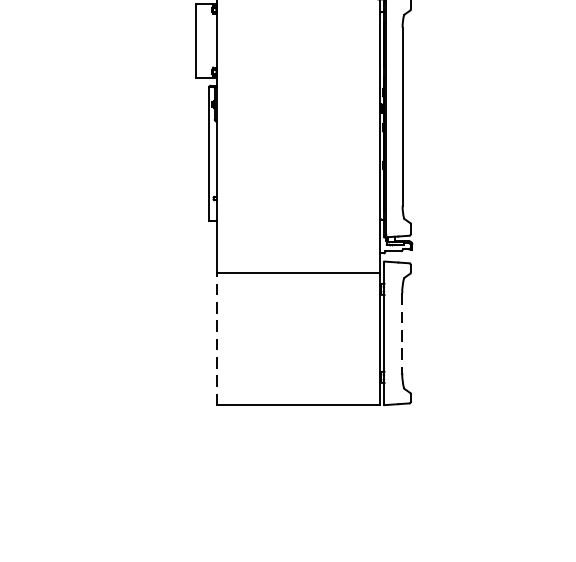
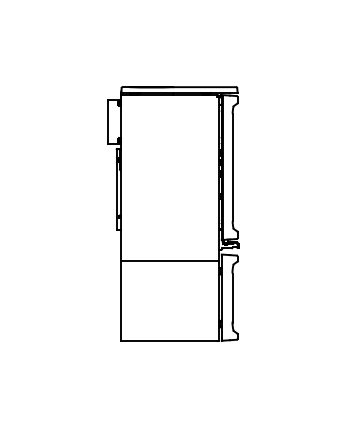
line: (402, 334) -> (232, 298), dashed -> solid
line: (217, 339) -> (121, 301), dashed -> solid

